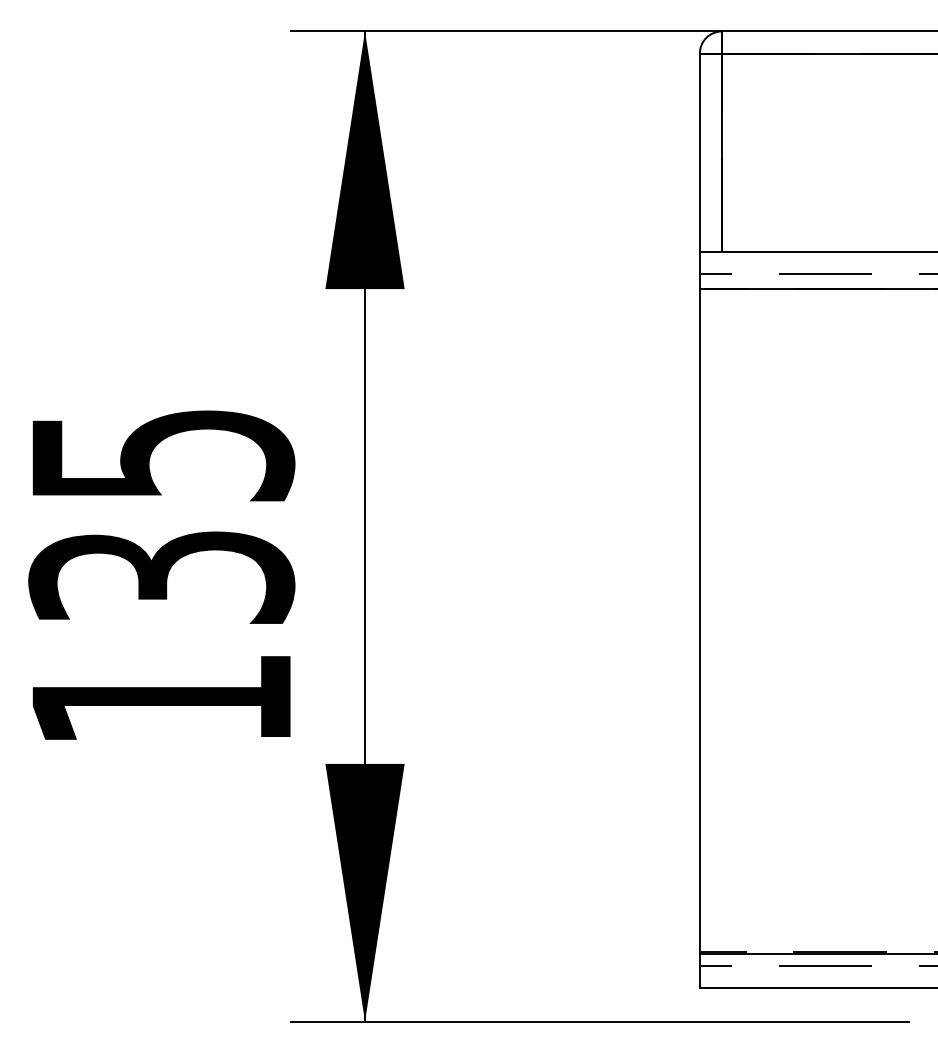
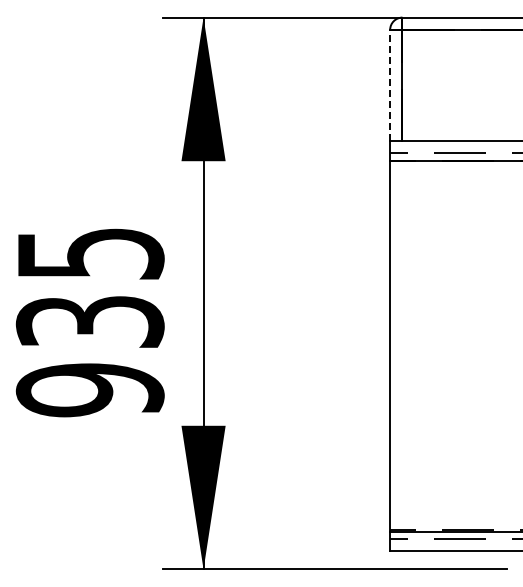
line: (700, 151) -> (390, 84), solid -> dashed
text: (160, 700) -> (89, 390), 135 -> 935

